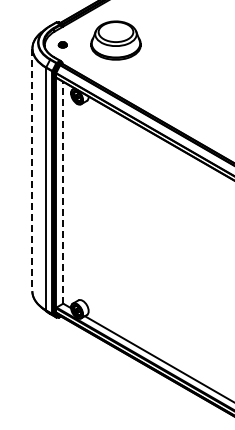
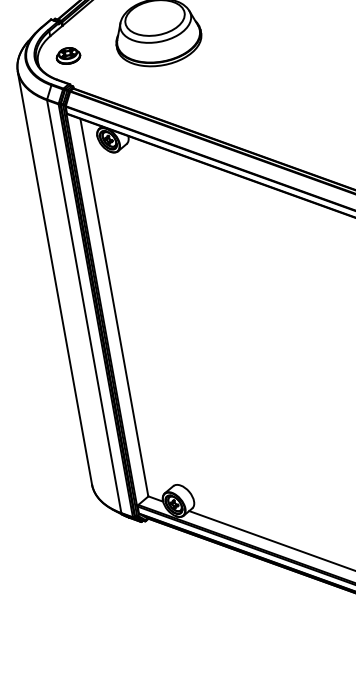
part: (62, 44) -> (67, 55), size x1.67
line: (32, 170) -> (55, 279), dashed -> solid
line: (63, 192) -> (114, 307), dashed -> solid

